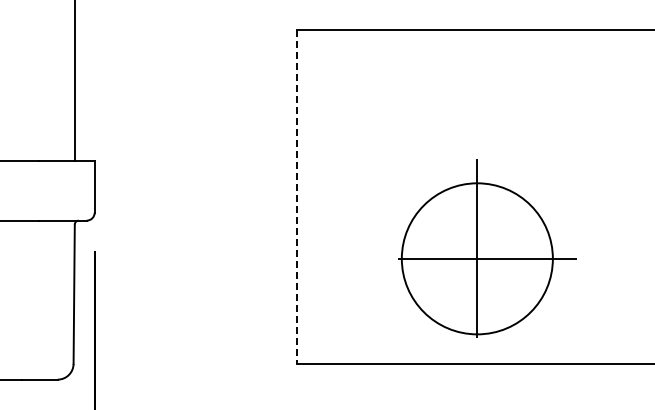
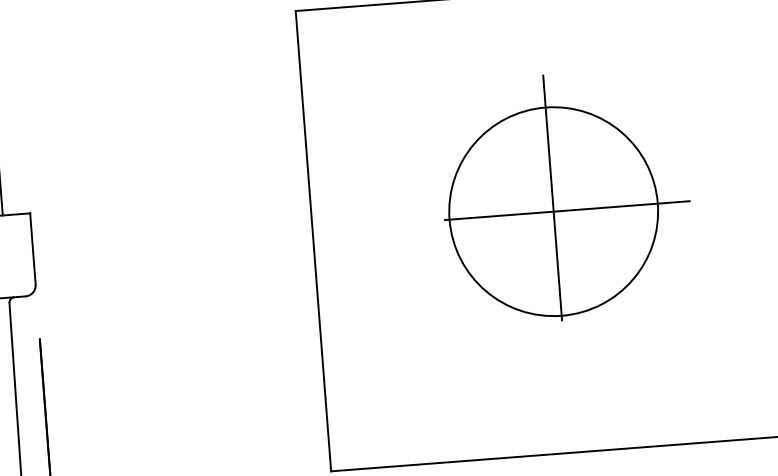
line: (297, 196) -> (313, 240), dashed -> solid
part: (487, 248) -> (566, 196), moved

